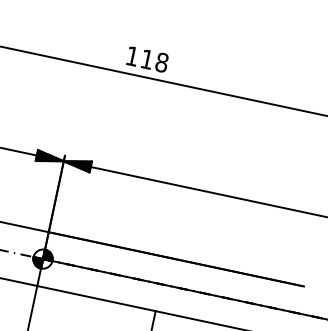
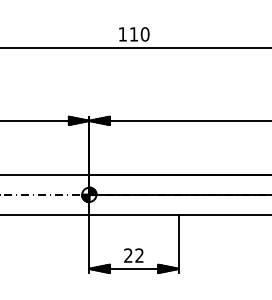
text: (161, 62) -> (144, 34), 118 -> 110

